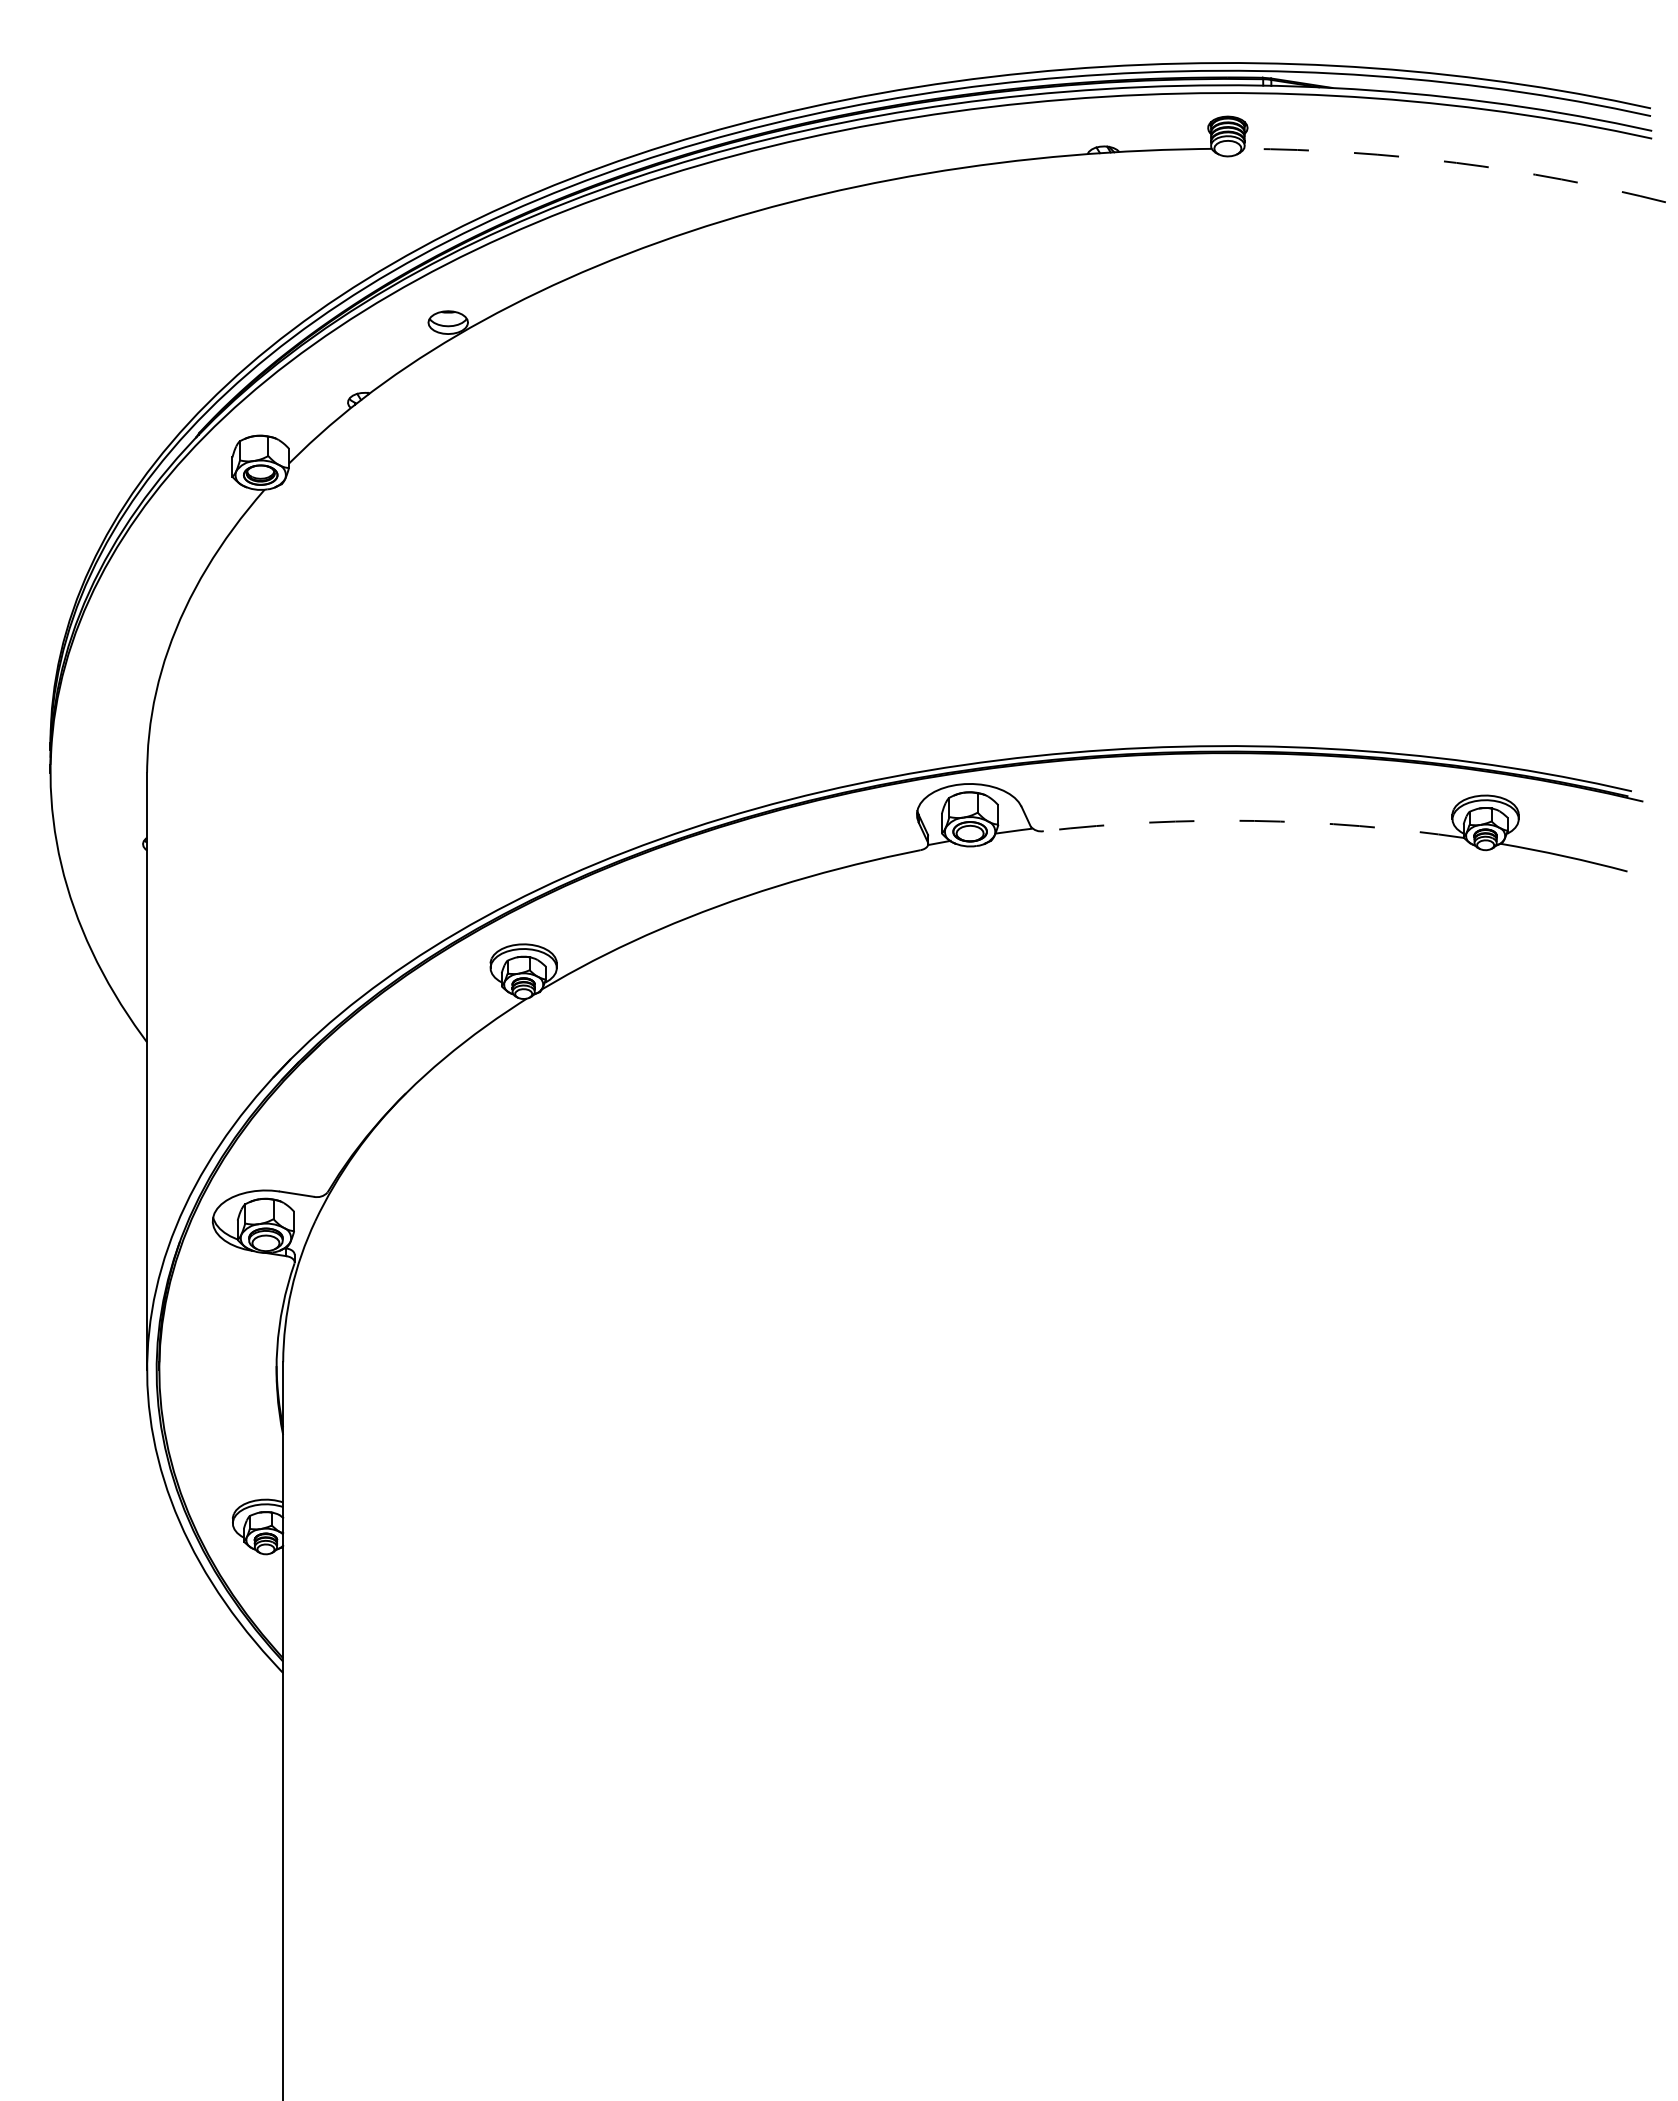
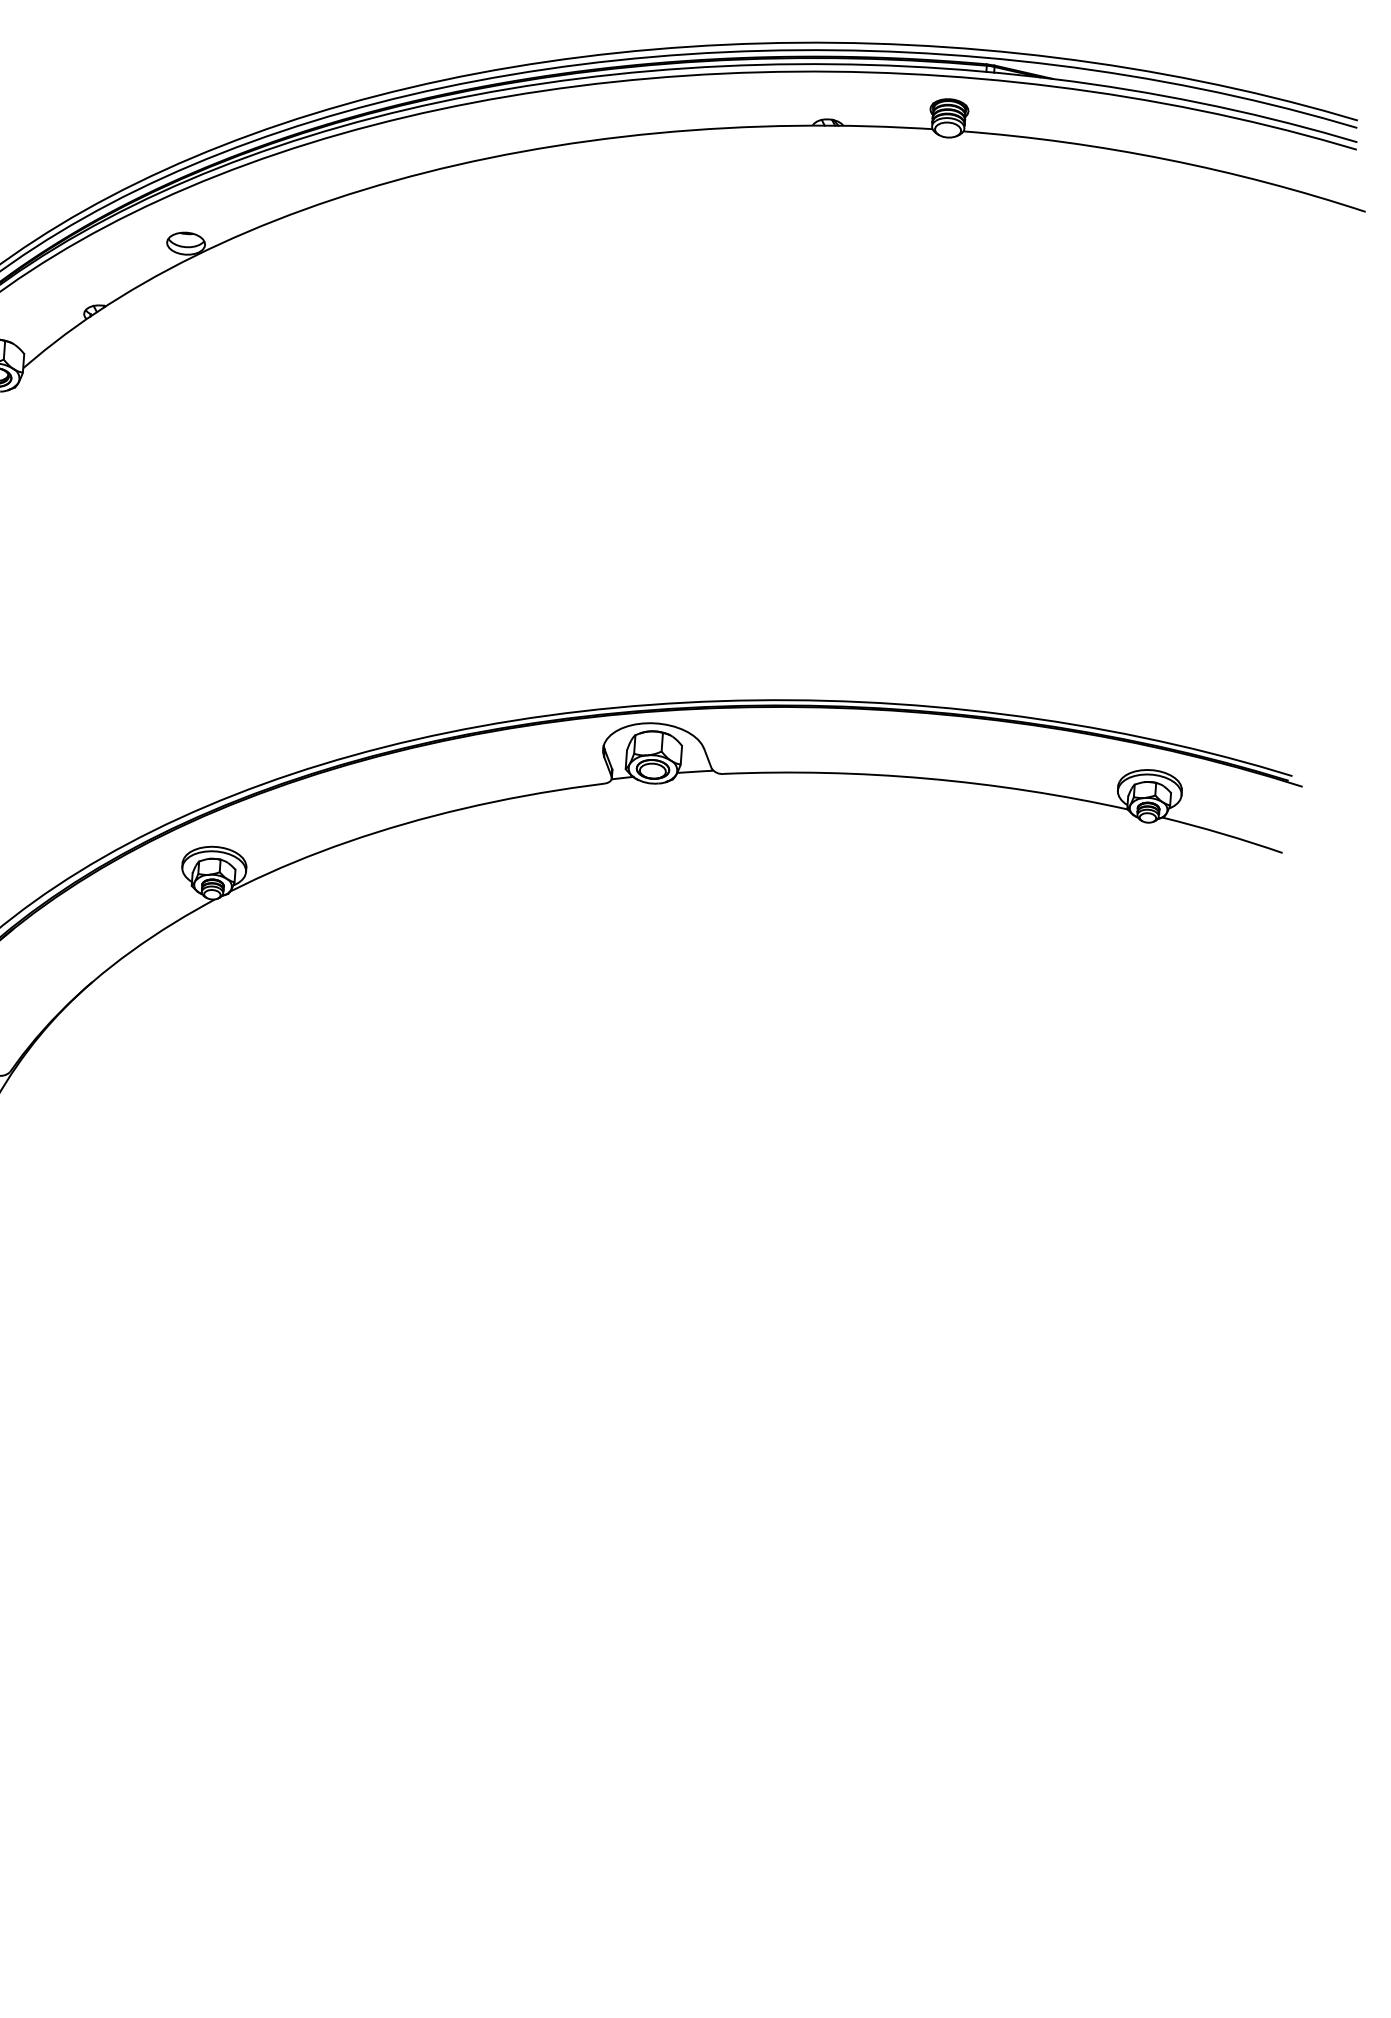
arc: (1456, 162) -> (1167, 159), dashed -> solid
arc: (1254, 820) -> (927, 778), dashed -> solid

